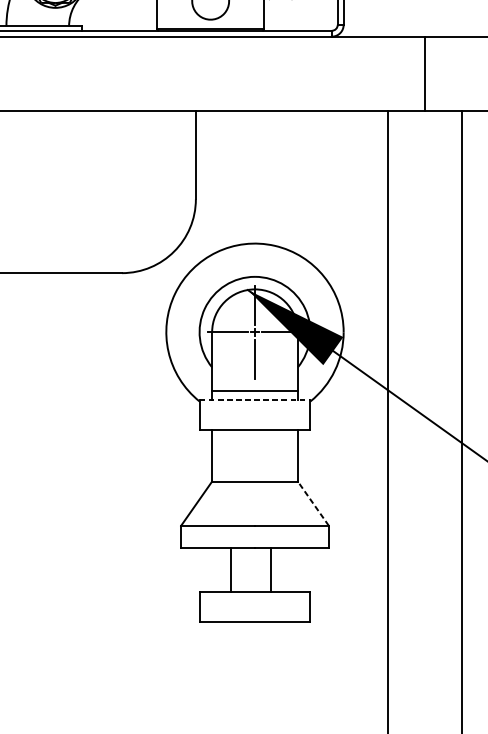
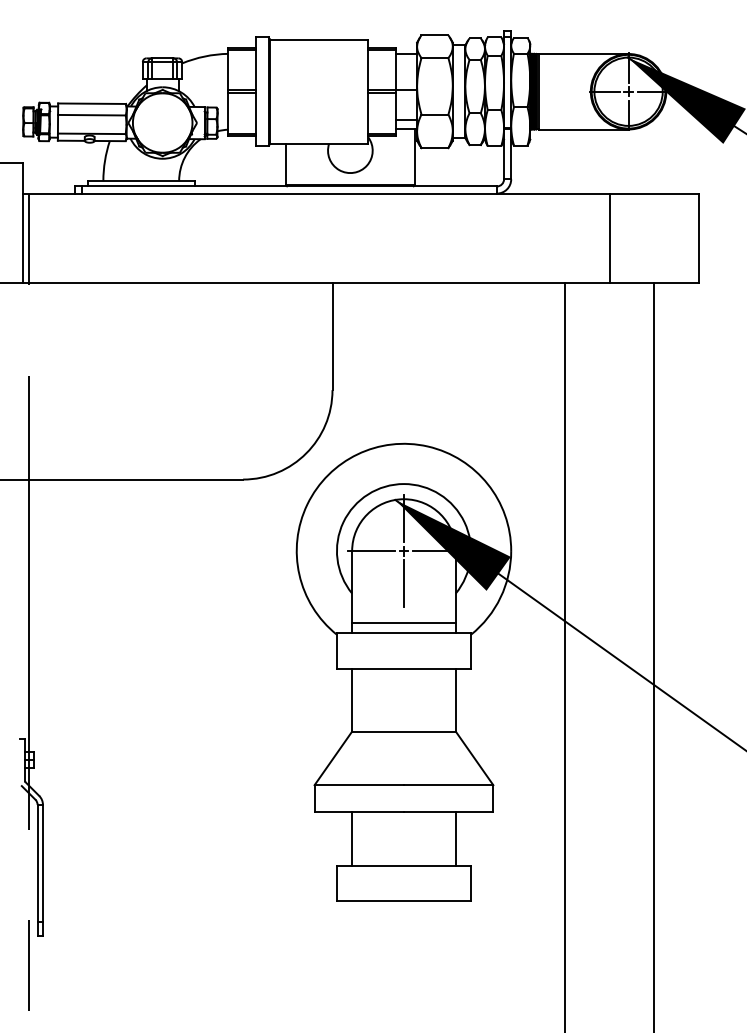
line: (255, 400) -> (404, 633), dashed -> solid
line: (313, 503) -> (474, 758), dashed -> solid
line: (231, 569) -> (352, 838), moved
line: (270, 569) -> (455, 838), moved

